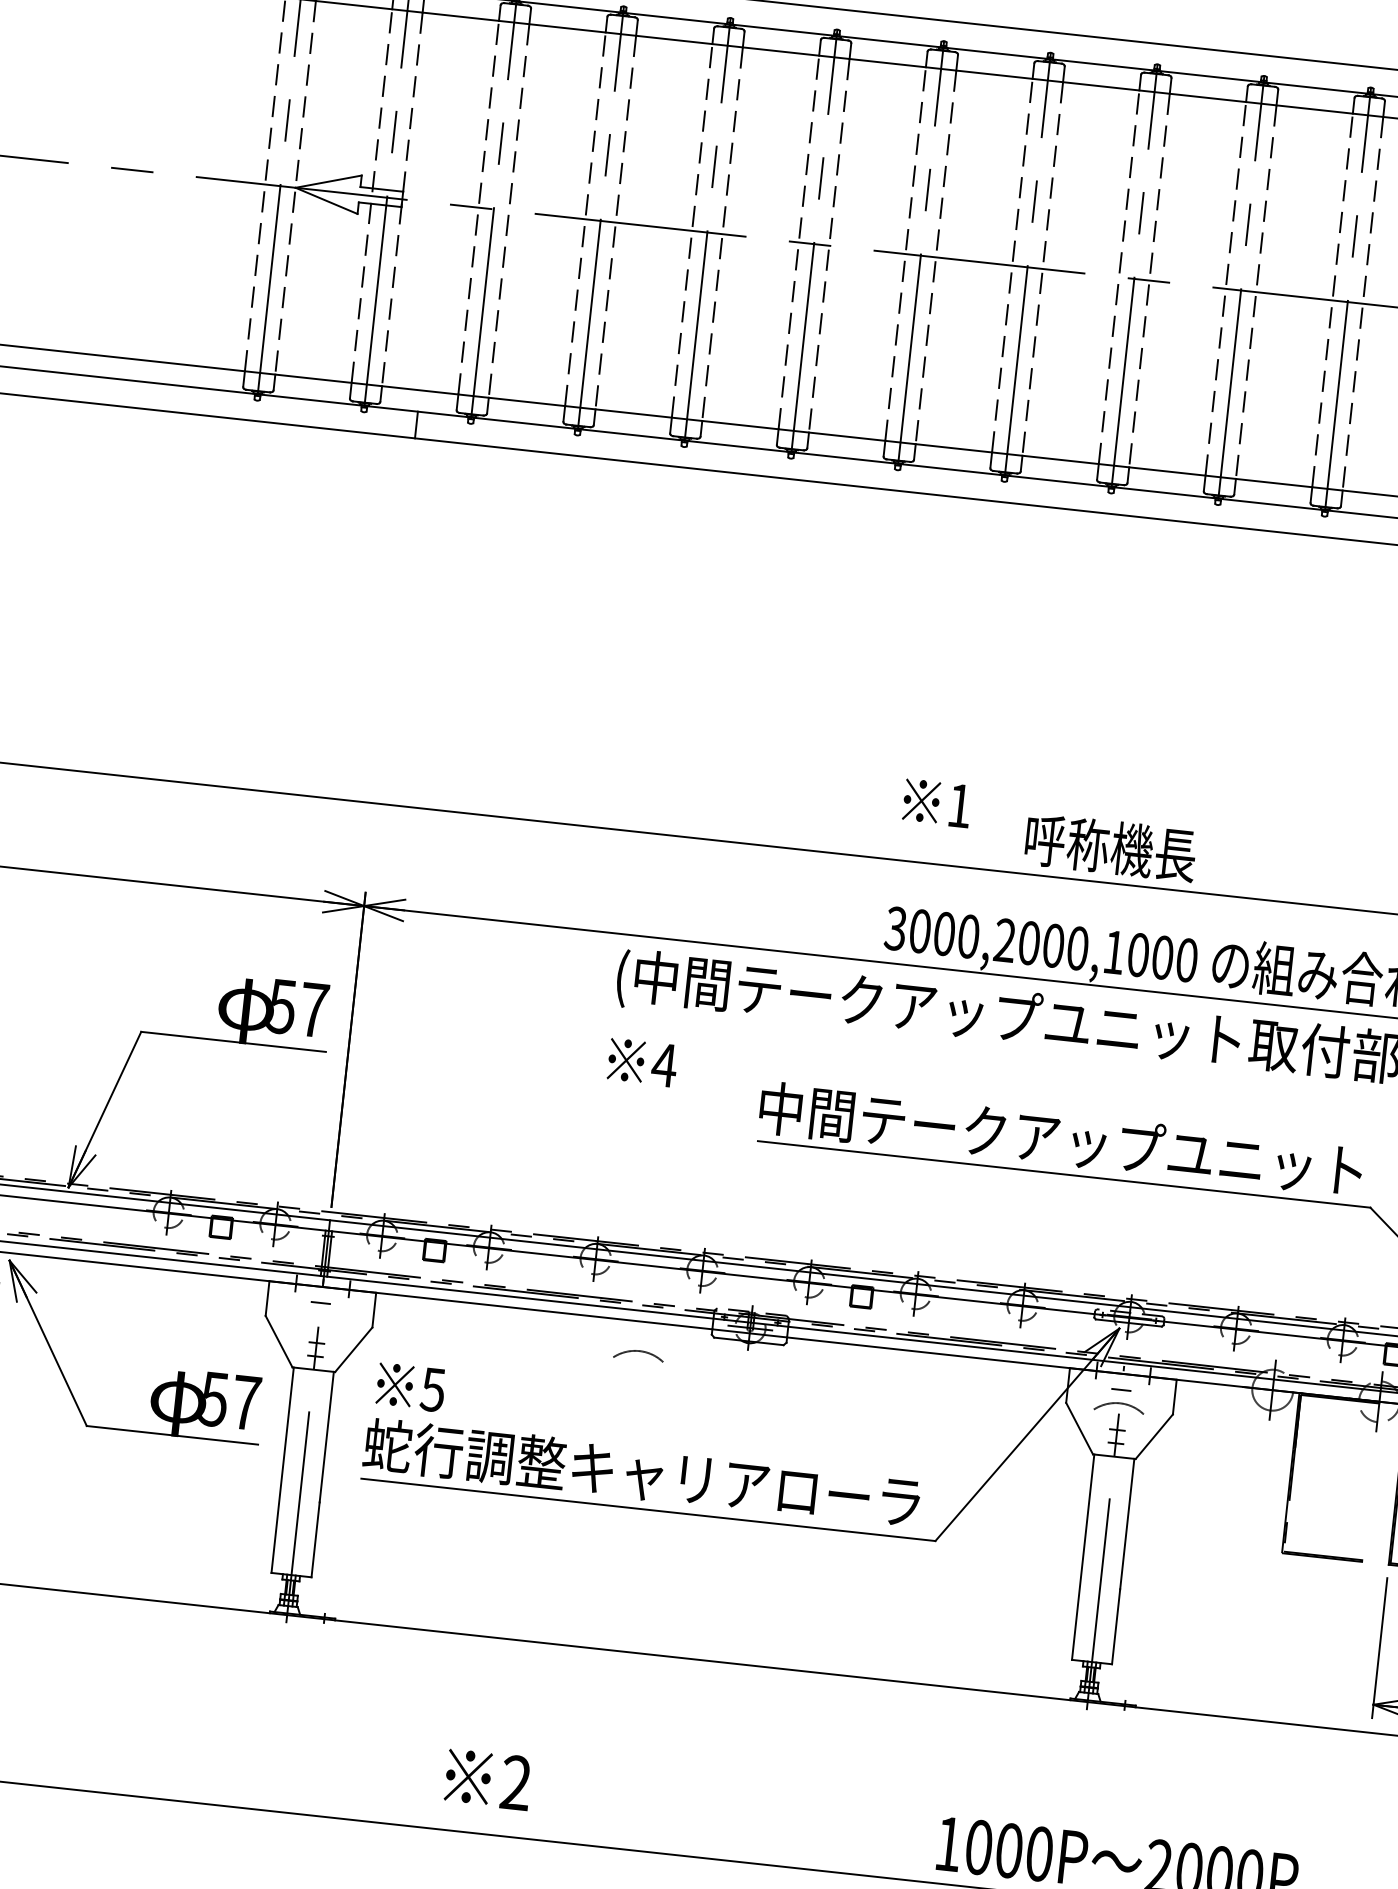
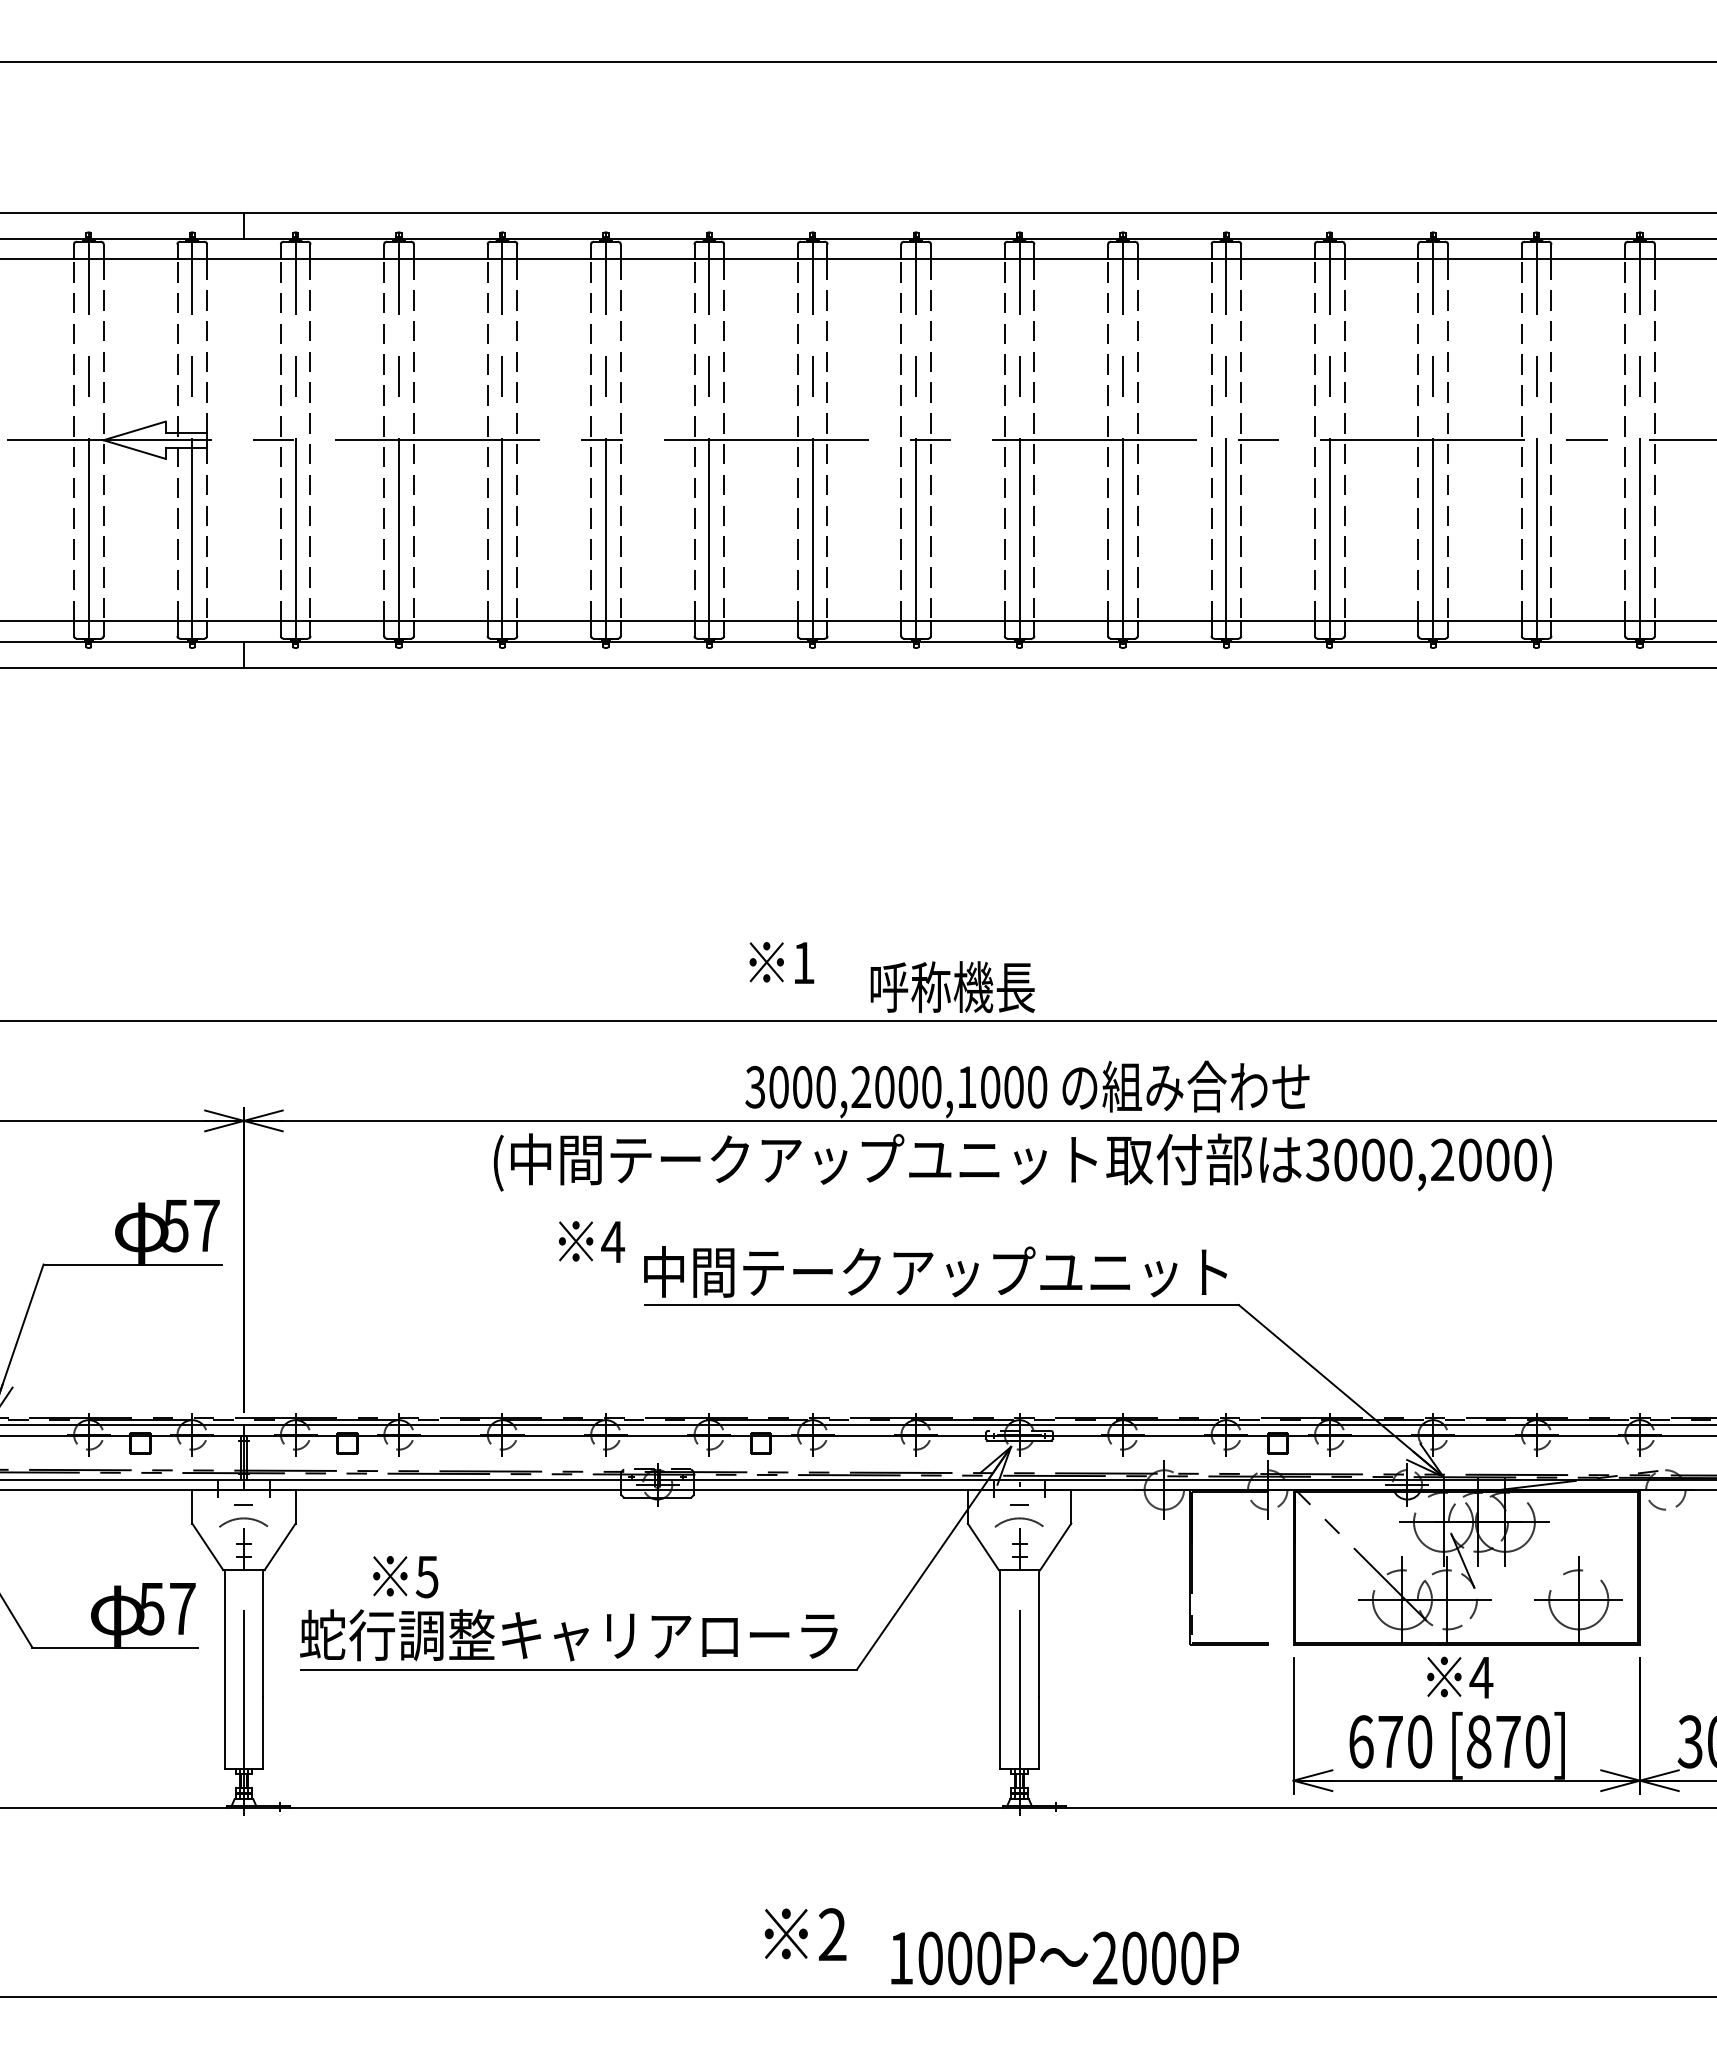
text: (642, 1062) -> (591, 1241), moved
arc: (638, 1352) -> (243, 1519), moved
text: (410, 1387) -> (405, 1577), moved
text: (488, 1779) -> (805, 1934), moved

